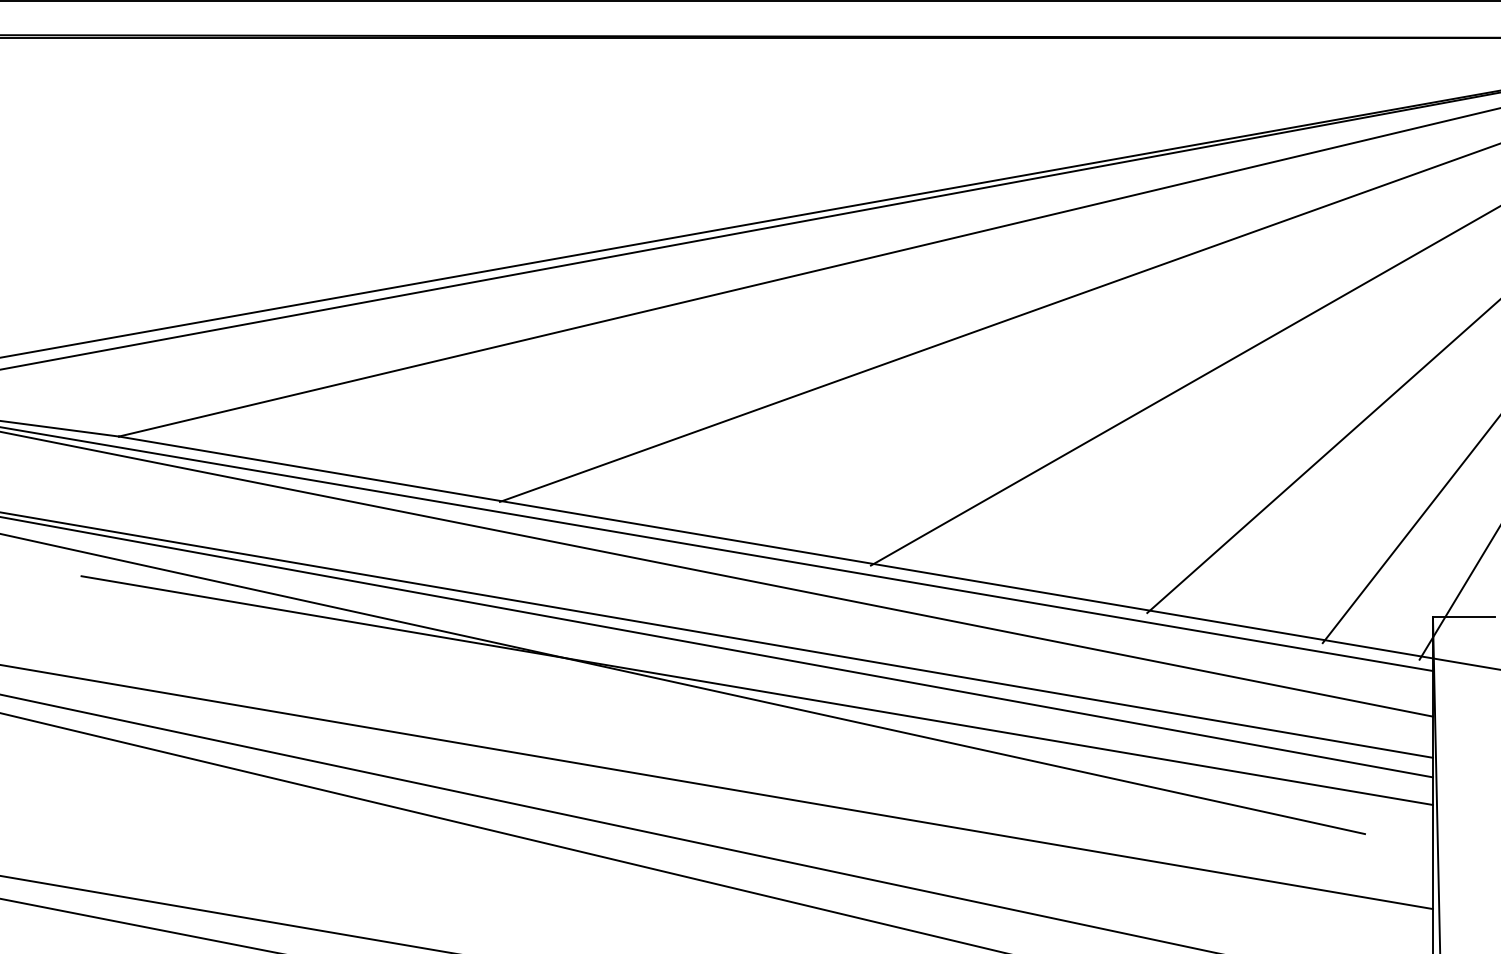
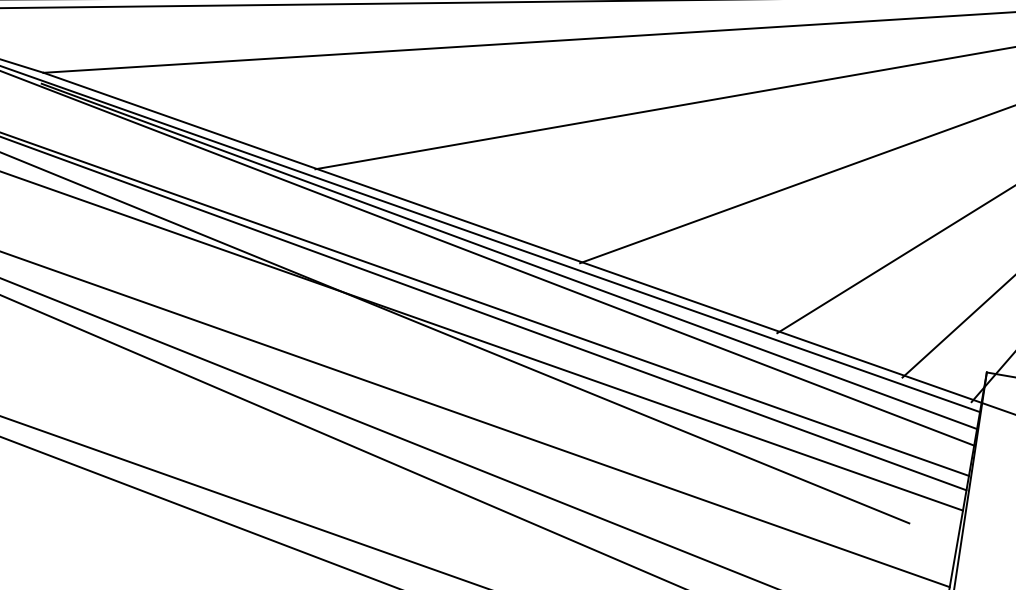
line: (775, 572) -> (509, 256), added

